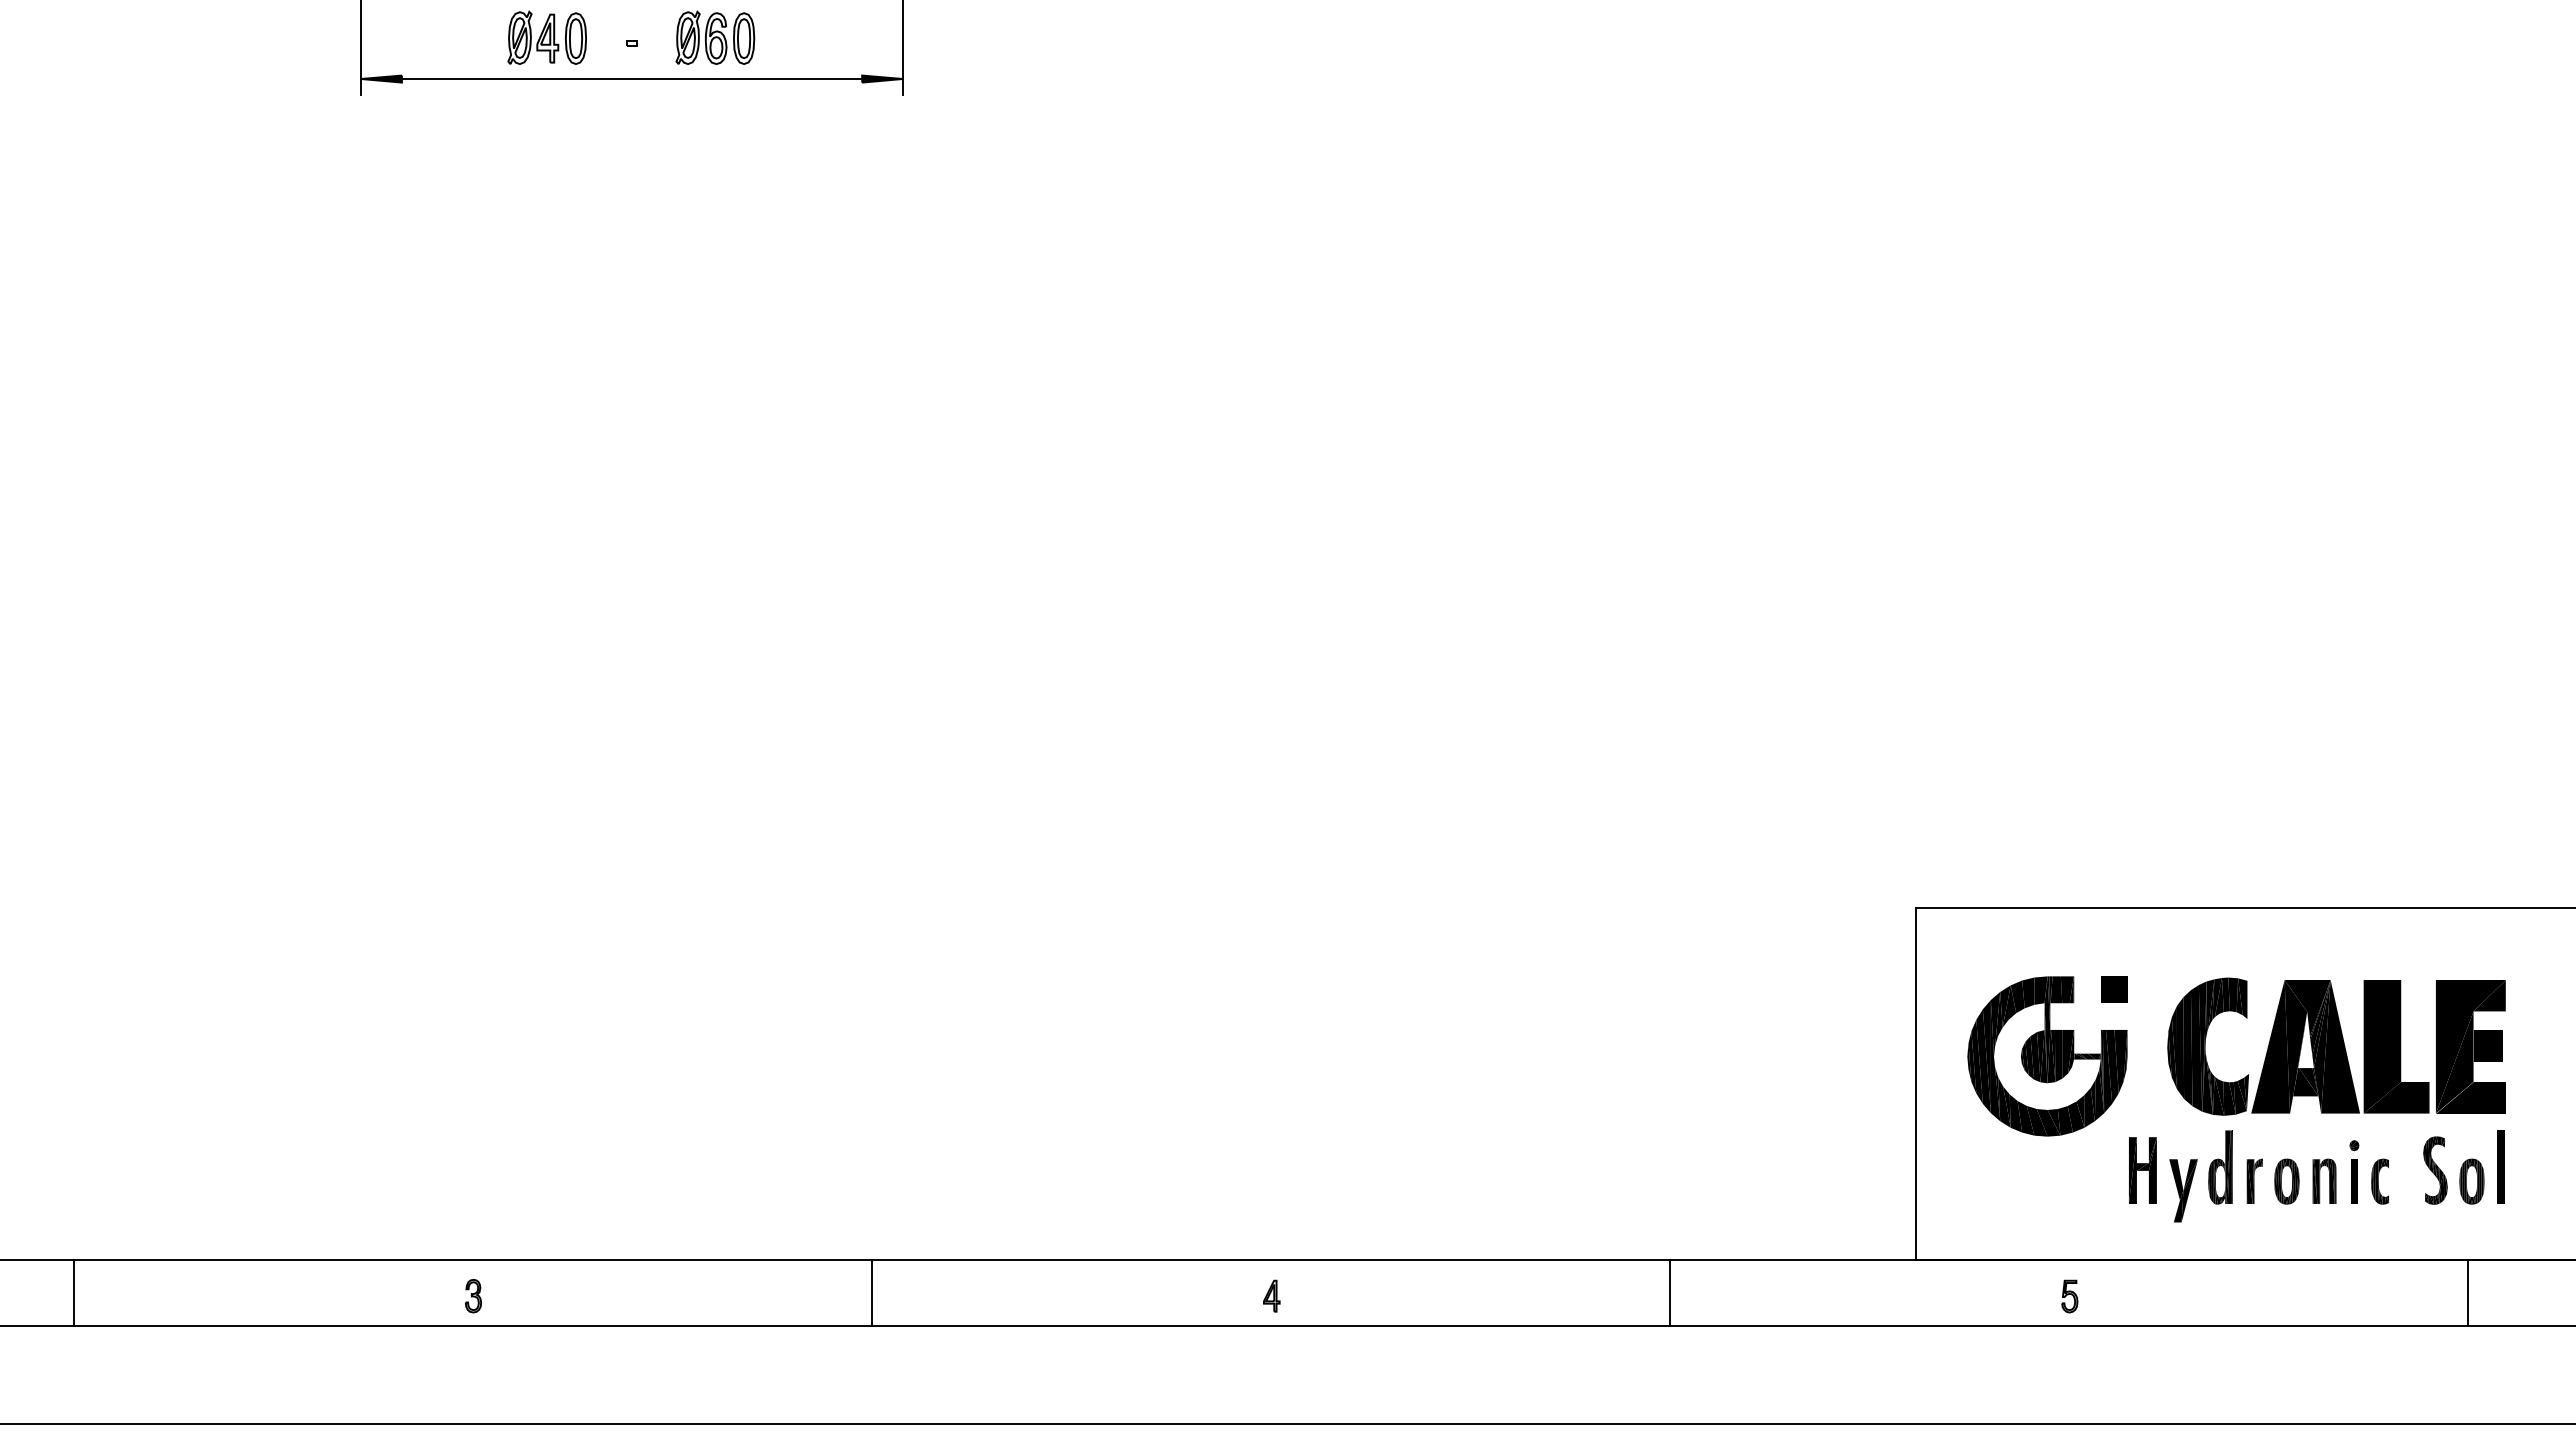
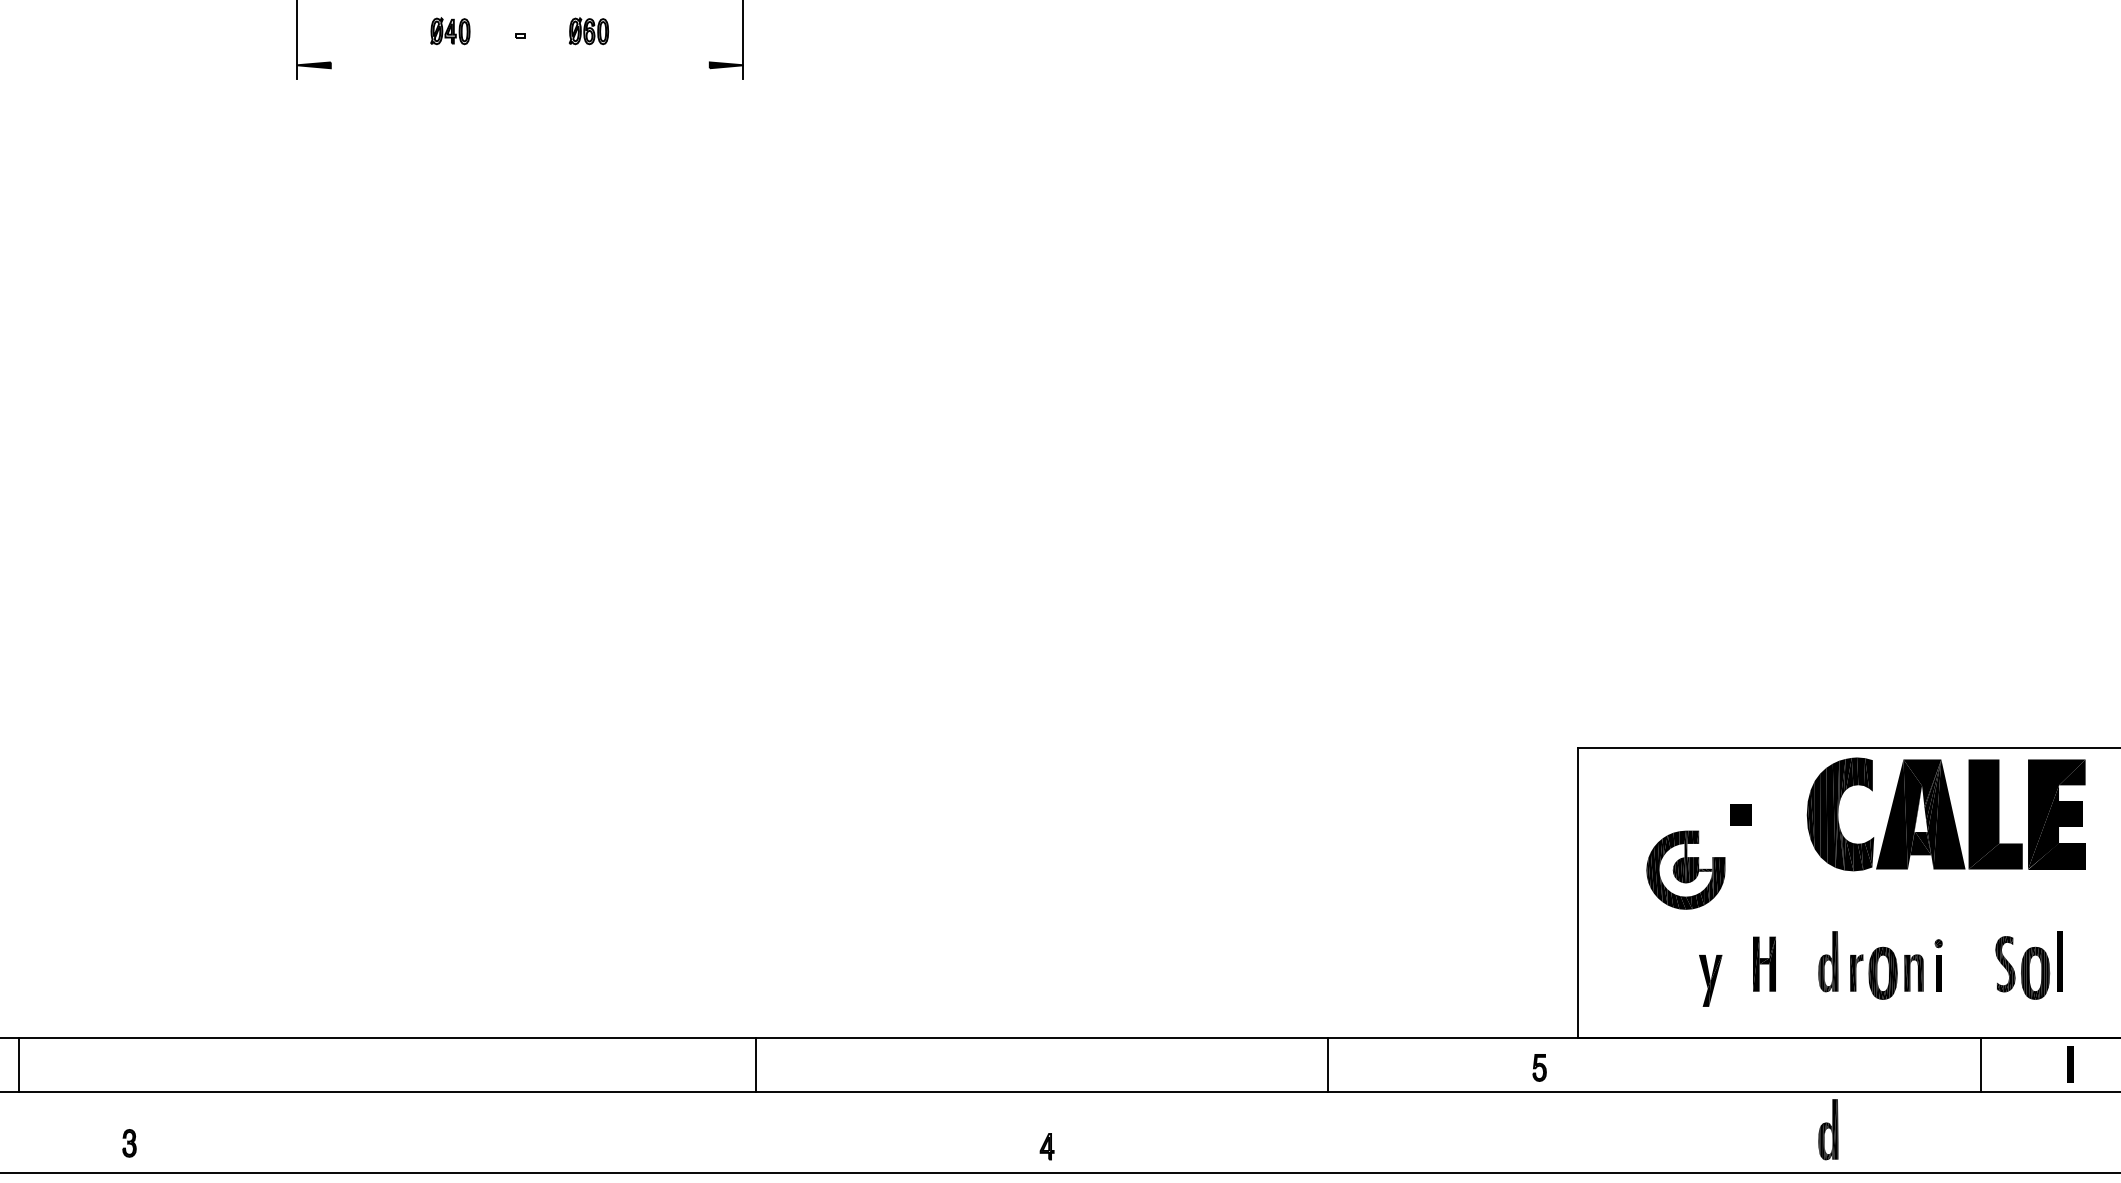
part: (546, 37) -> (449, 31), size x0.6
part: (715, 37) -> (589, 31), size x0.6
line: (631, 79) -> (519, 65), removed
part: (2336, 1046) -> (1946, 814), moved
part: (2047, 1056) -> (1685, 870), size x0.6
part: (2286, 1181) -> (1882, 973), size x1.4
part: (2379, 1181) -> (1959, 973), removed
part: (2471, 1181) -> (2035, 973), size x1.4
part: (2183, 1190) -> (1710, 980), moved
line: (73, 1292) -> (18, 1064), moved
line: (872, 1292) -> (756, 1064), moved
line: (1670, 1292) -> (1327, 1064), moved
line: (2468, 1292) -> (1980, 1064), moved
part: (2514, 1292) -> (2070, 1064), added
part: (473, 1295) -> (129, 1142), moved
part: (1271, 1295) -> (1046, 1146), moved
part: (2069, 1296) -> (1539, 1067), moved
part: (2220, 1371) -> (1828, 1129), added

